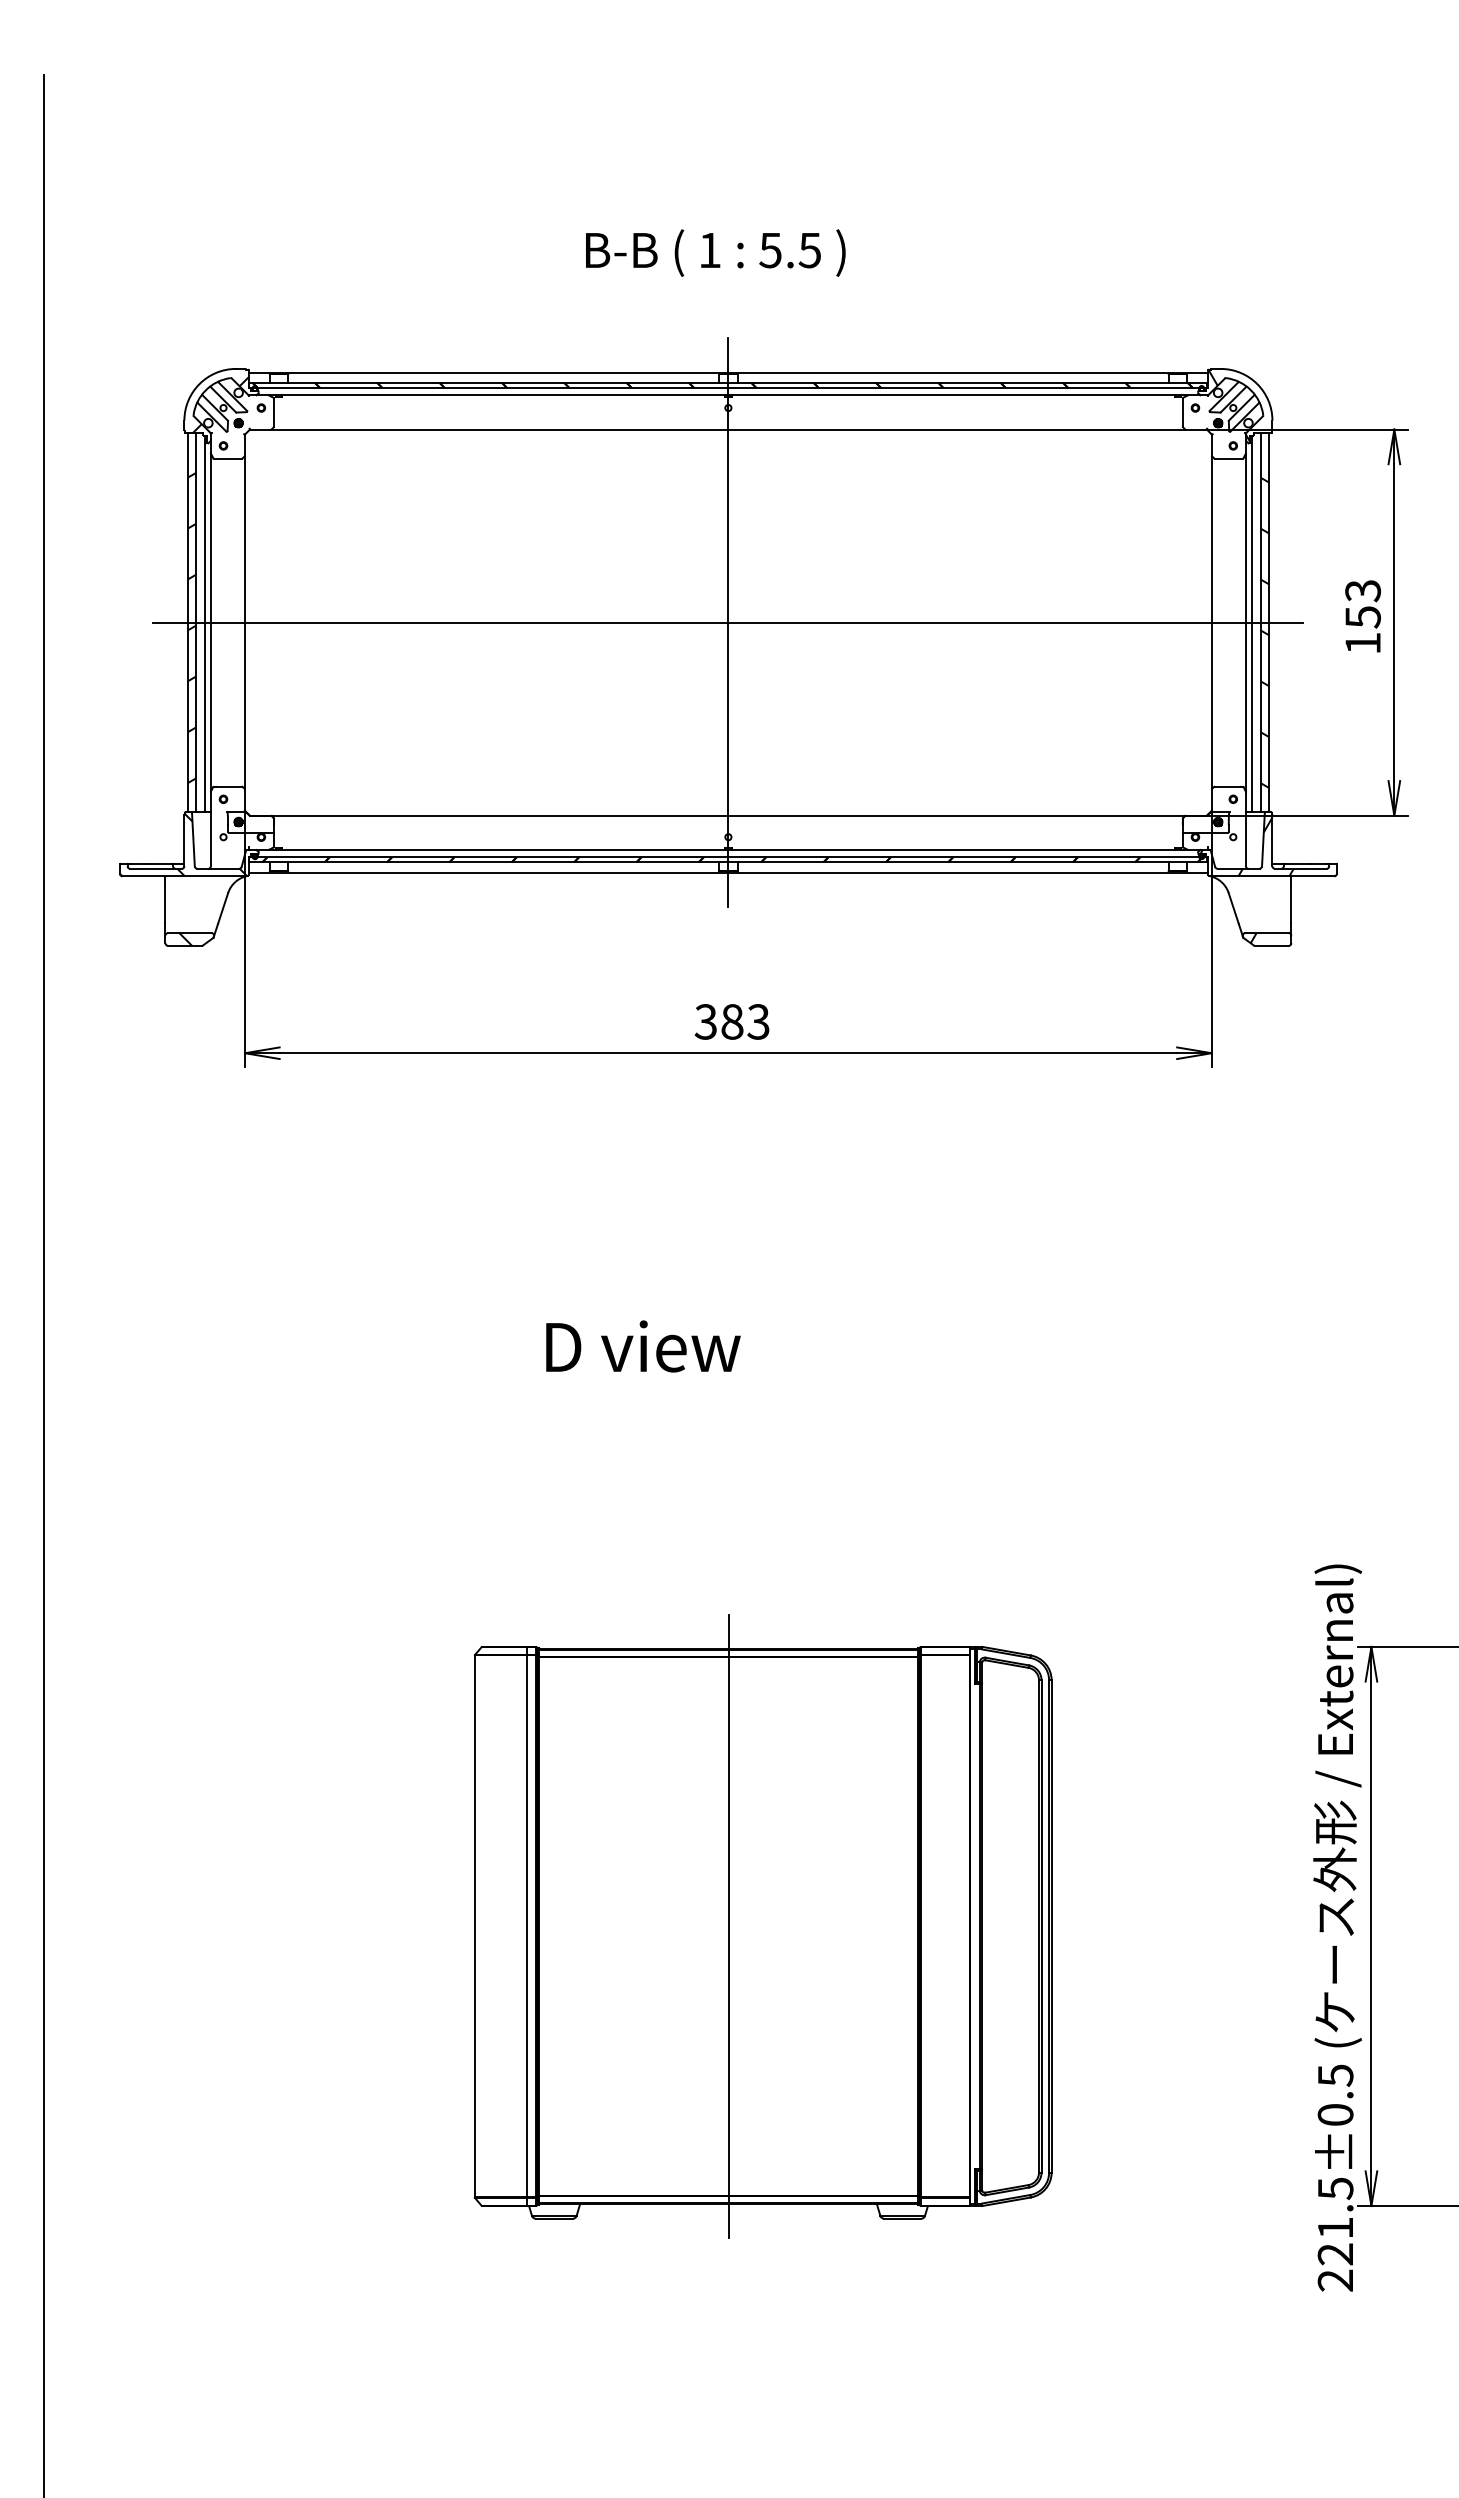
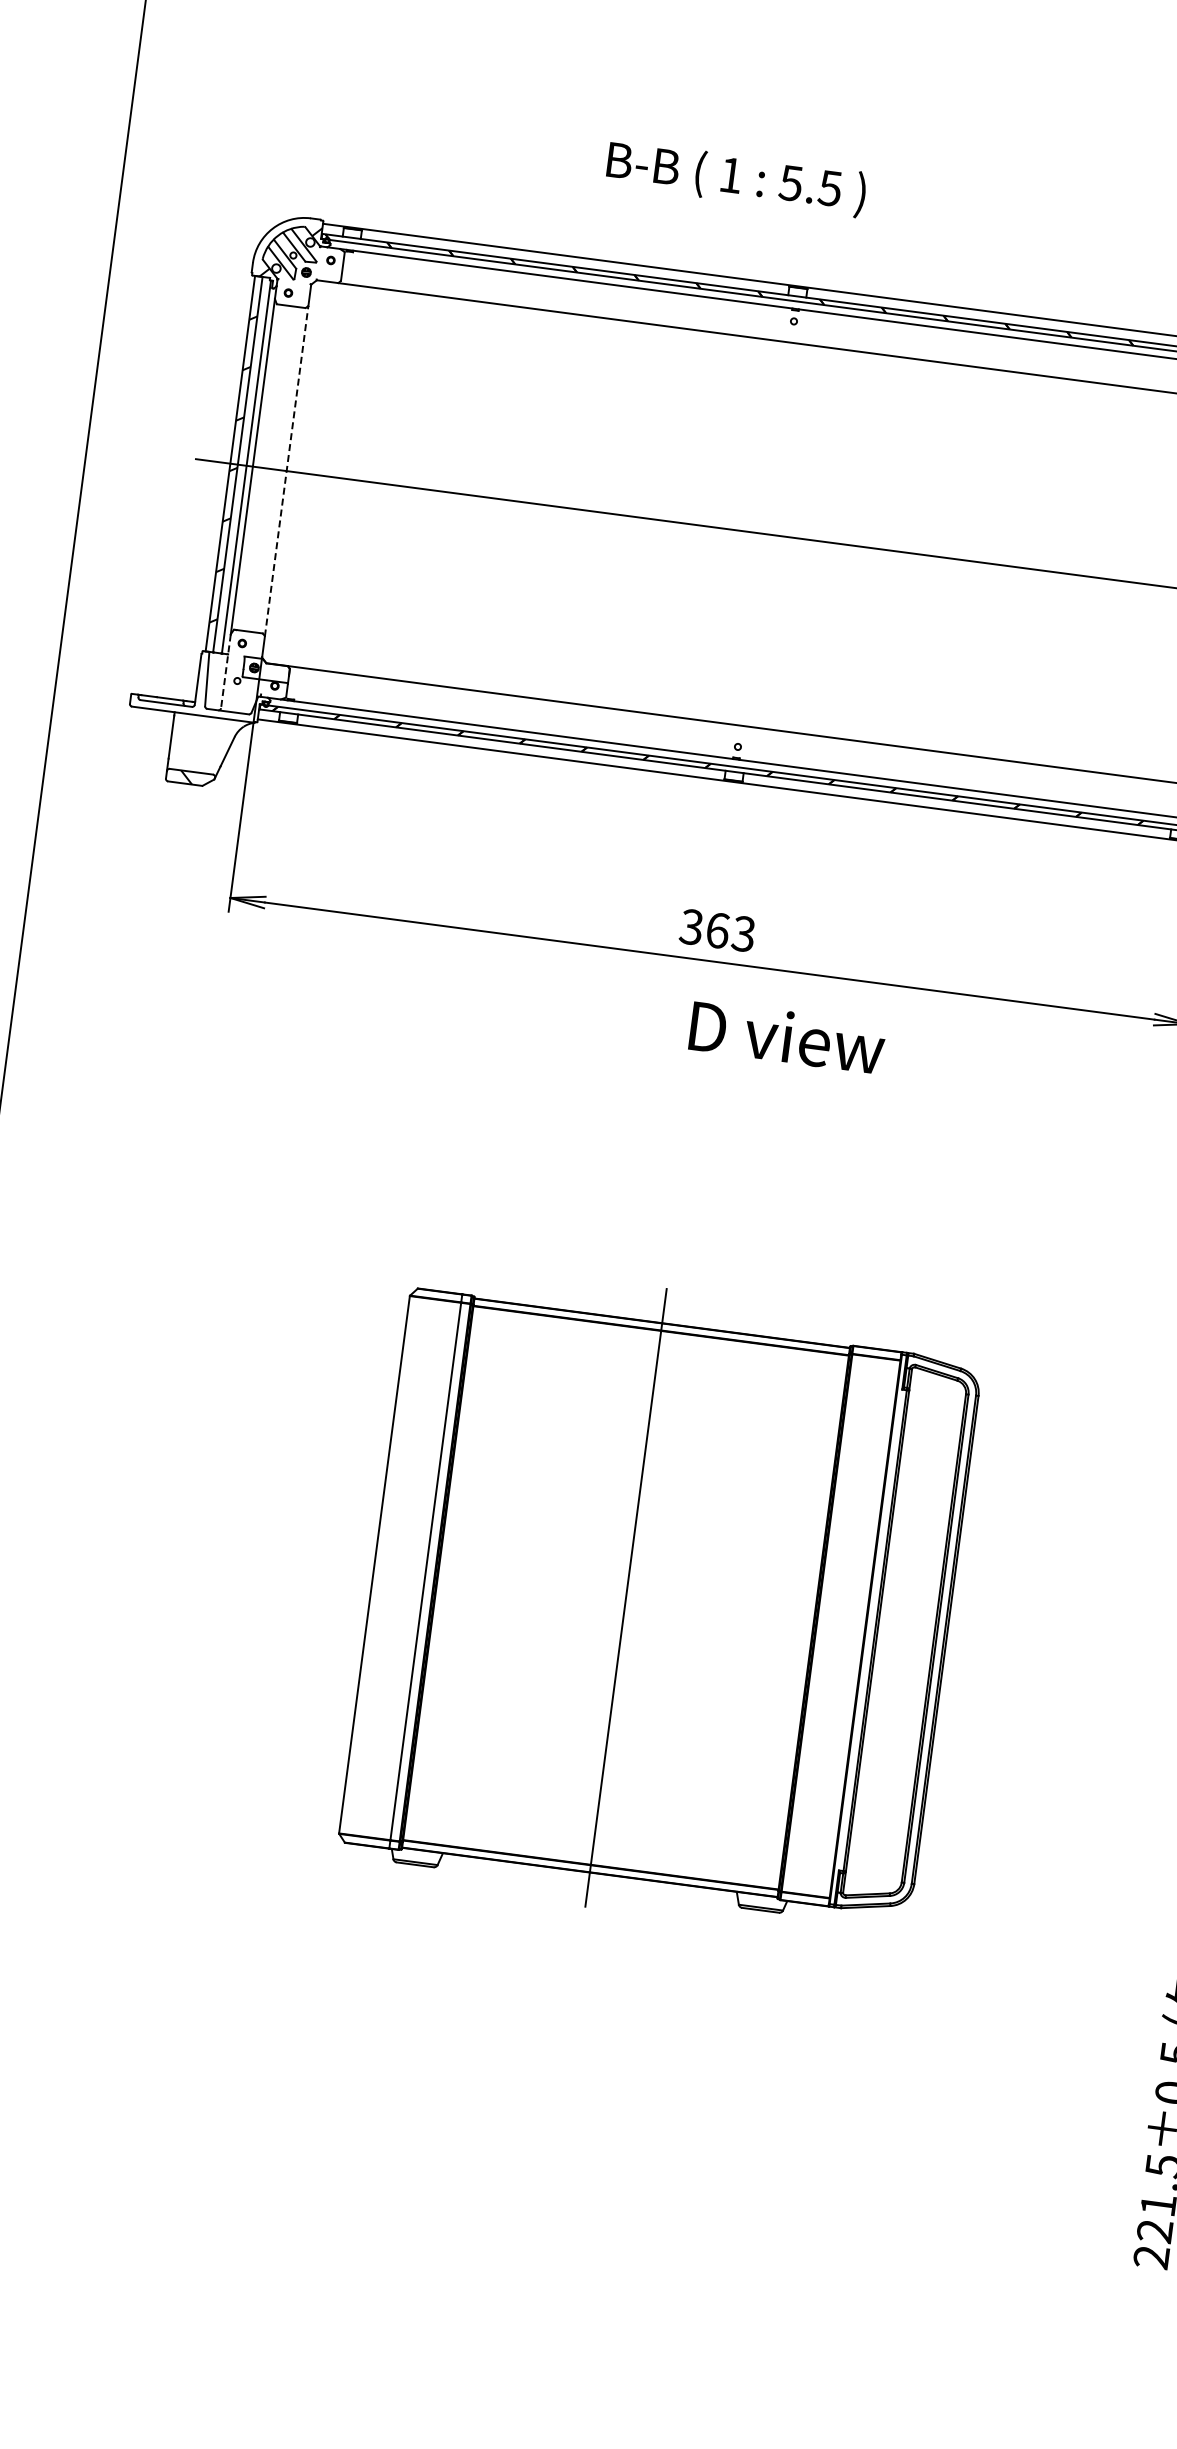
text: (715, 252) -> (736, 178), moved
line: (244, 622) -> (286, 470), solid -> dashed
line: (728, 622) -> (766, 534), removed
line: (210, 829) -> (225, 671), solid -> dashed
hatch: (183, 845) -> (196, 684), removed
text: (732, 1021) -> (717, 930), 383 -> 363
text: (643, 1346) -> (787, 1037), moved
part: (762, 1926) -> (659, 1602), moved

